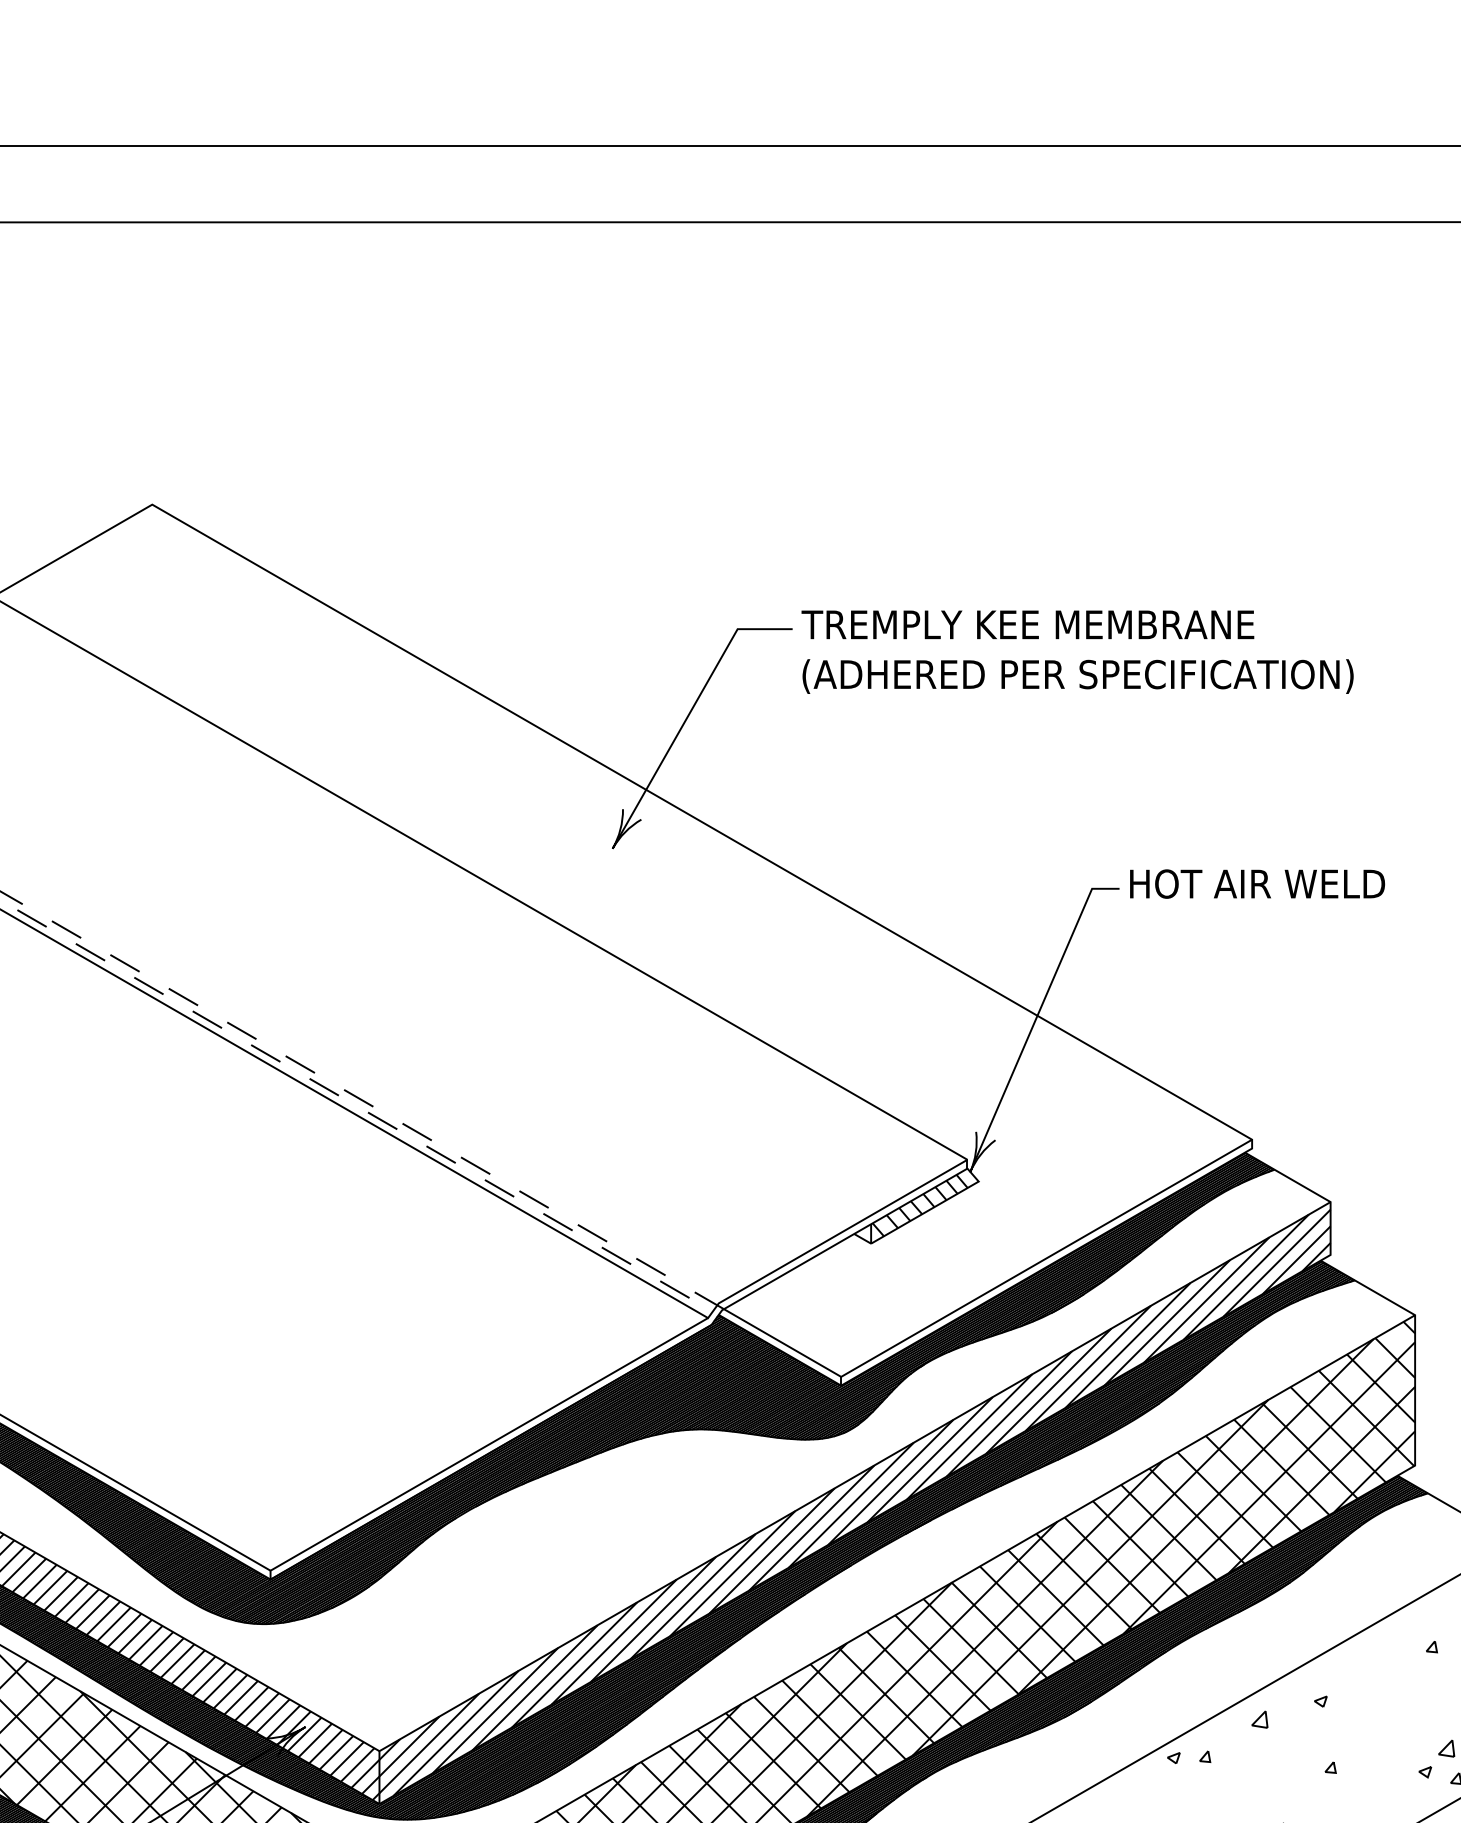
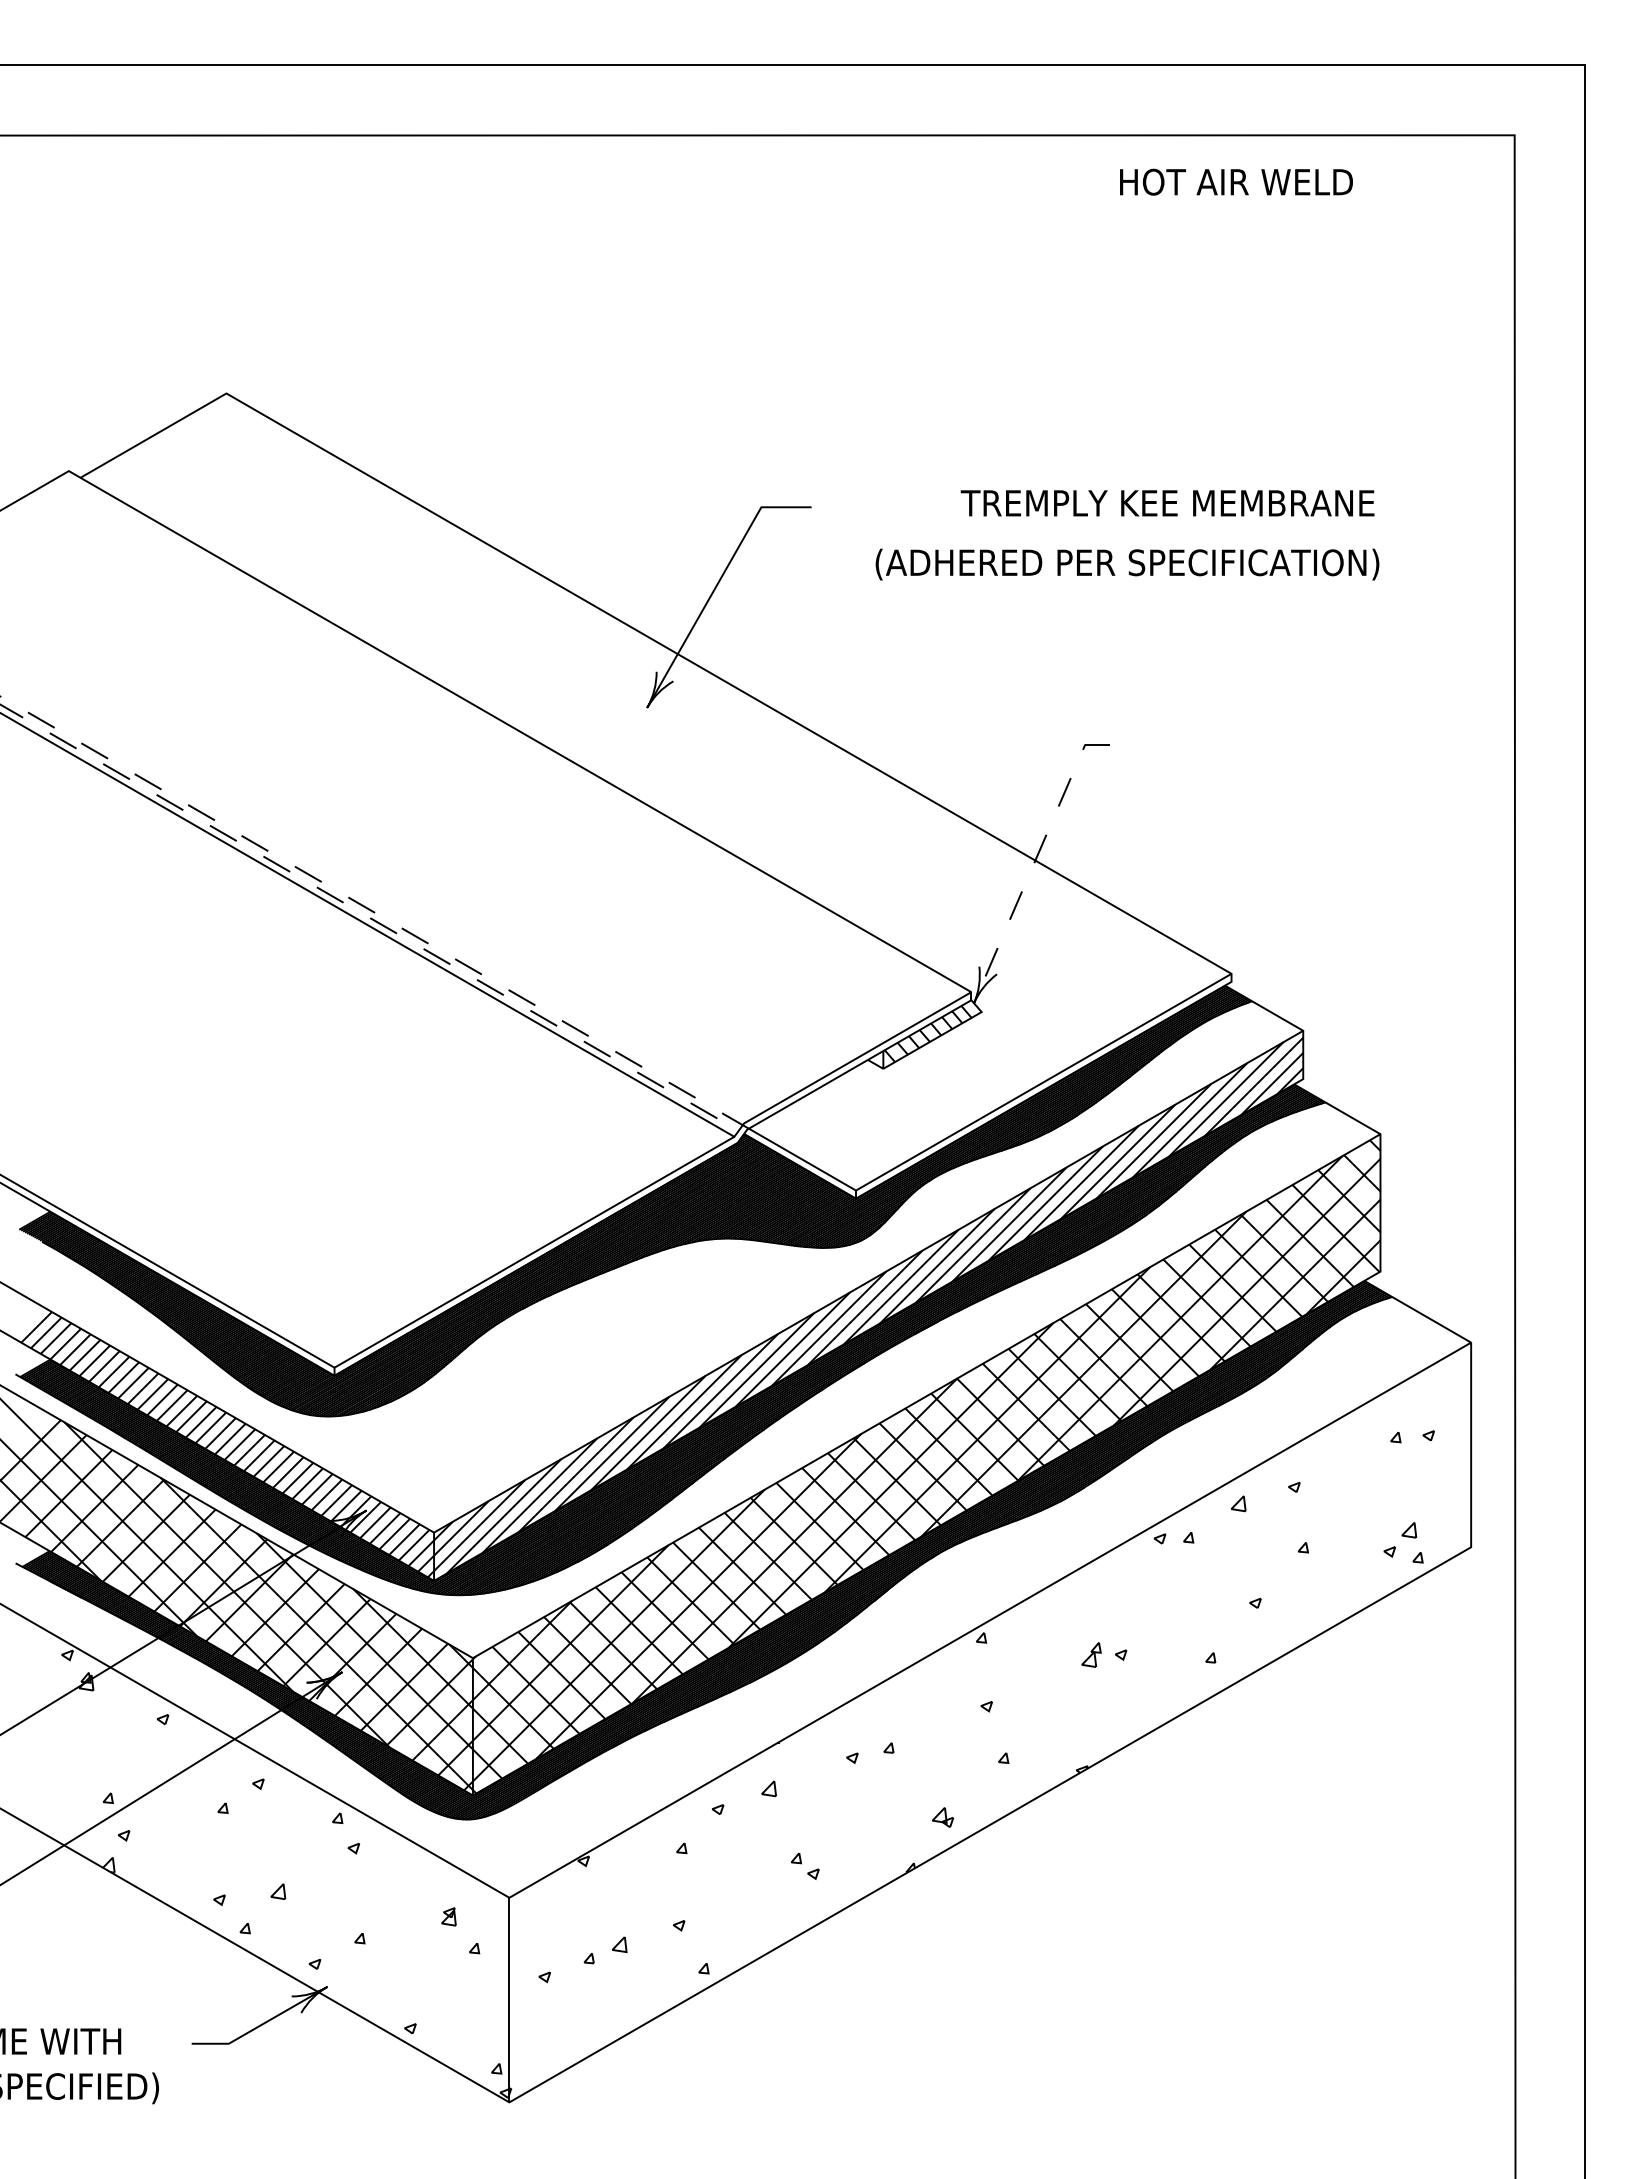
text: (1027, 625) -> (1167, 503), moved
text: (1078, 676) -> (1127, 564), moved
text: (1257, 883) -> (1236, 181), moved
line: (1036, 1016) -> (1034, 861), solid -> dashed

